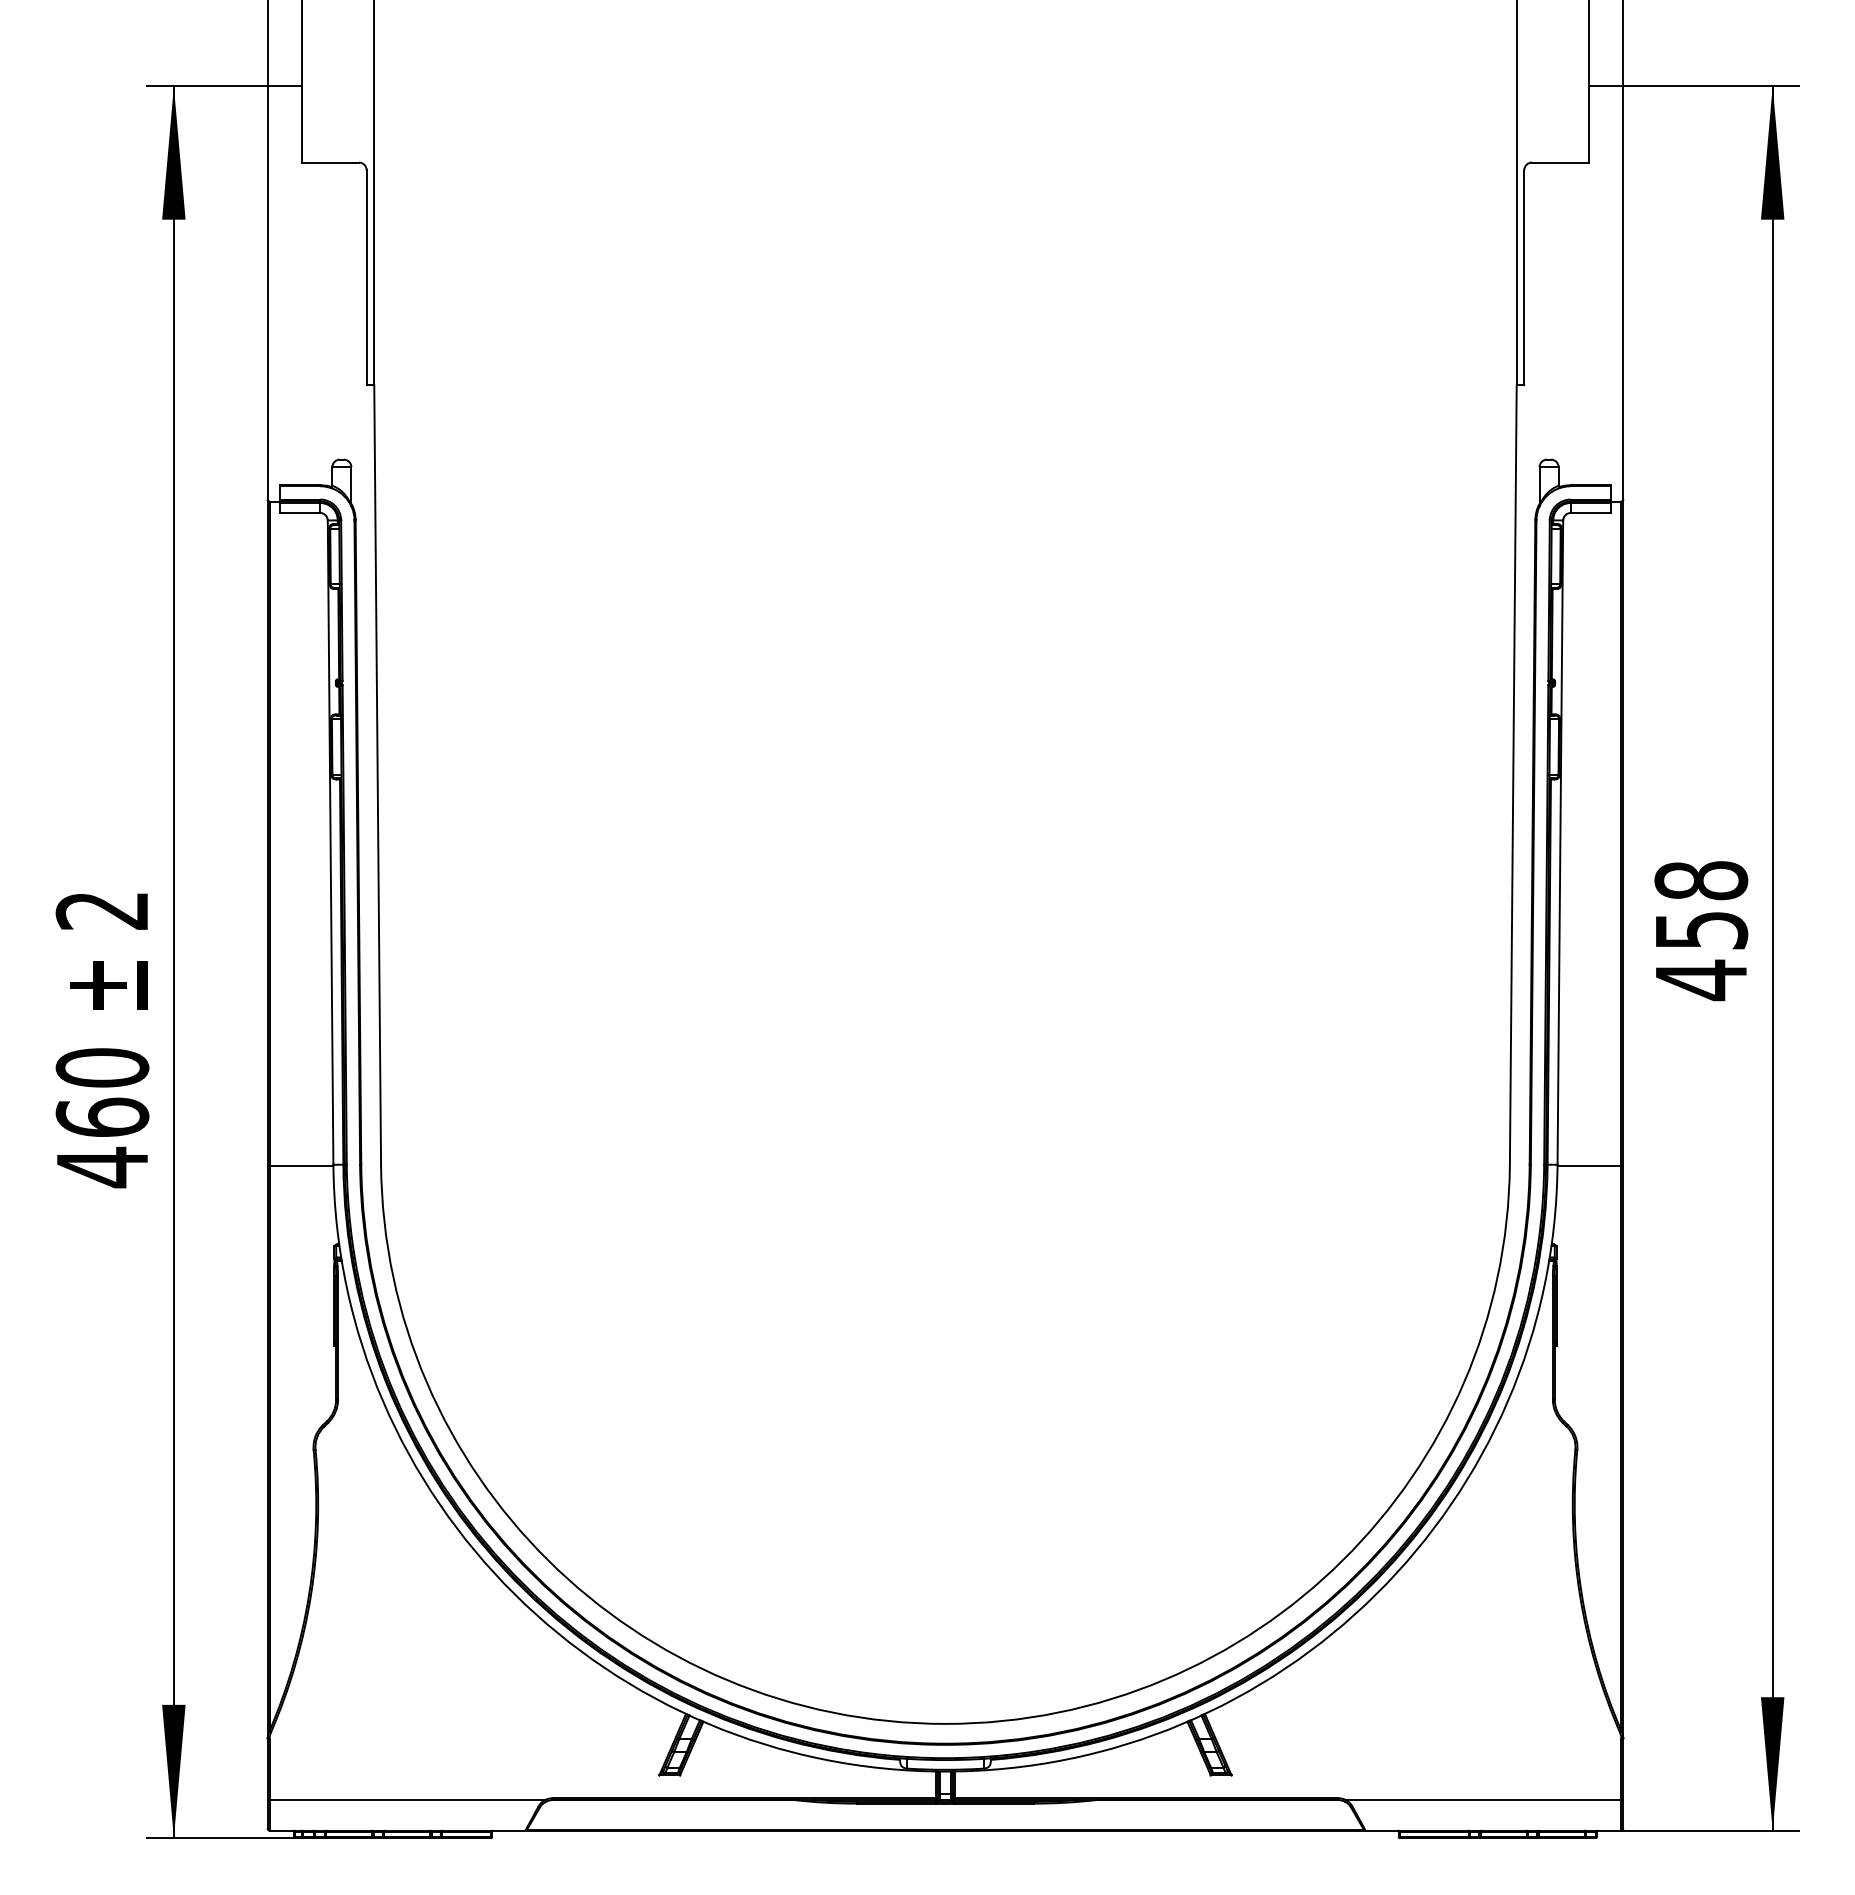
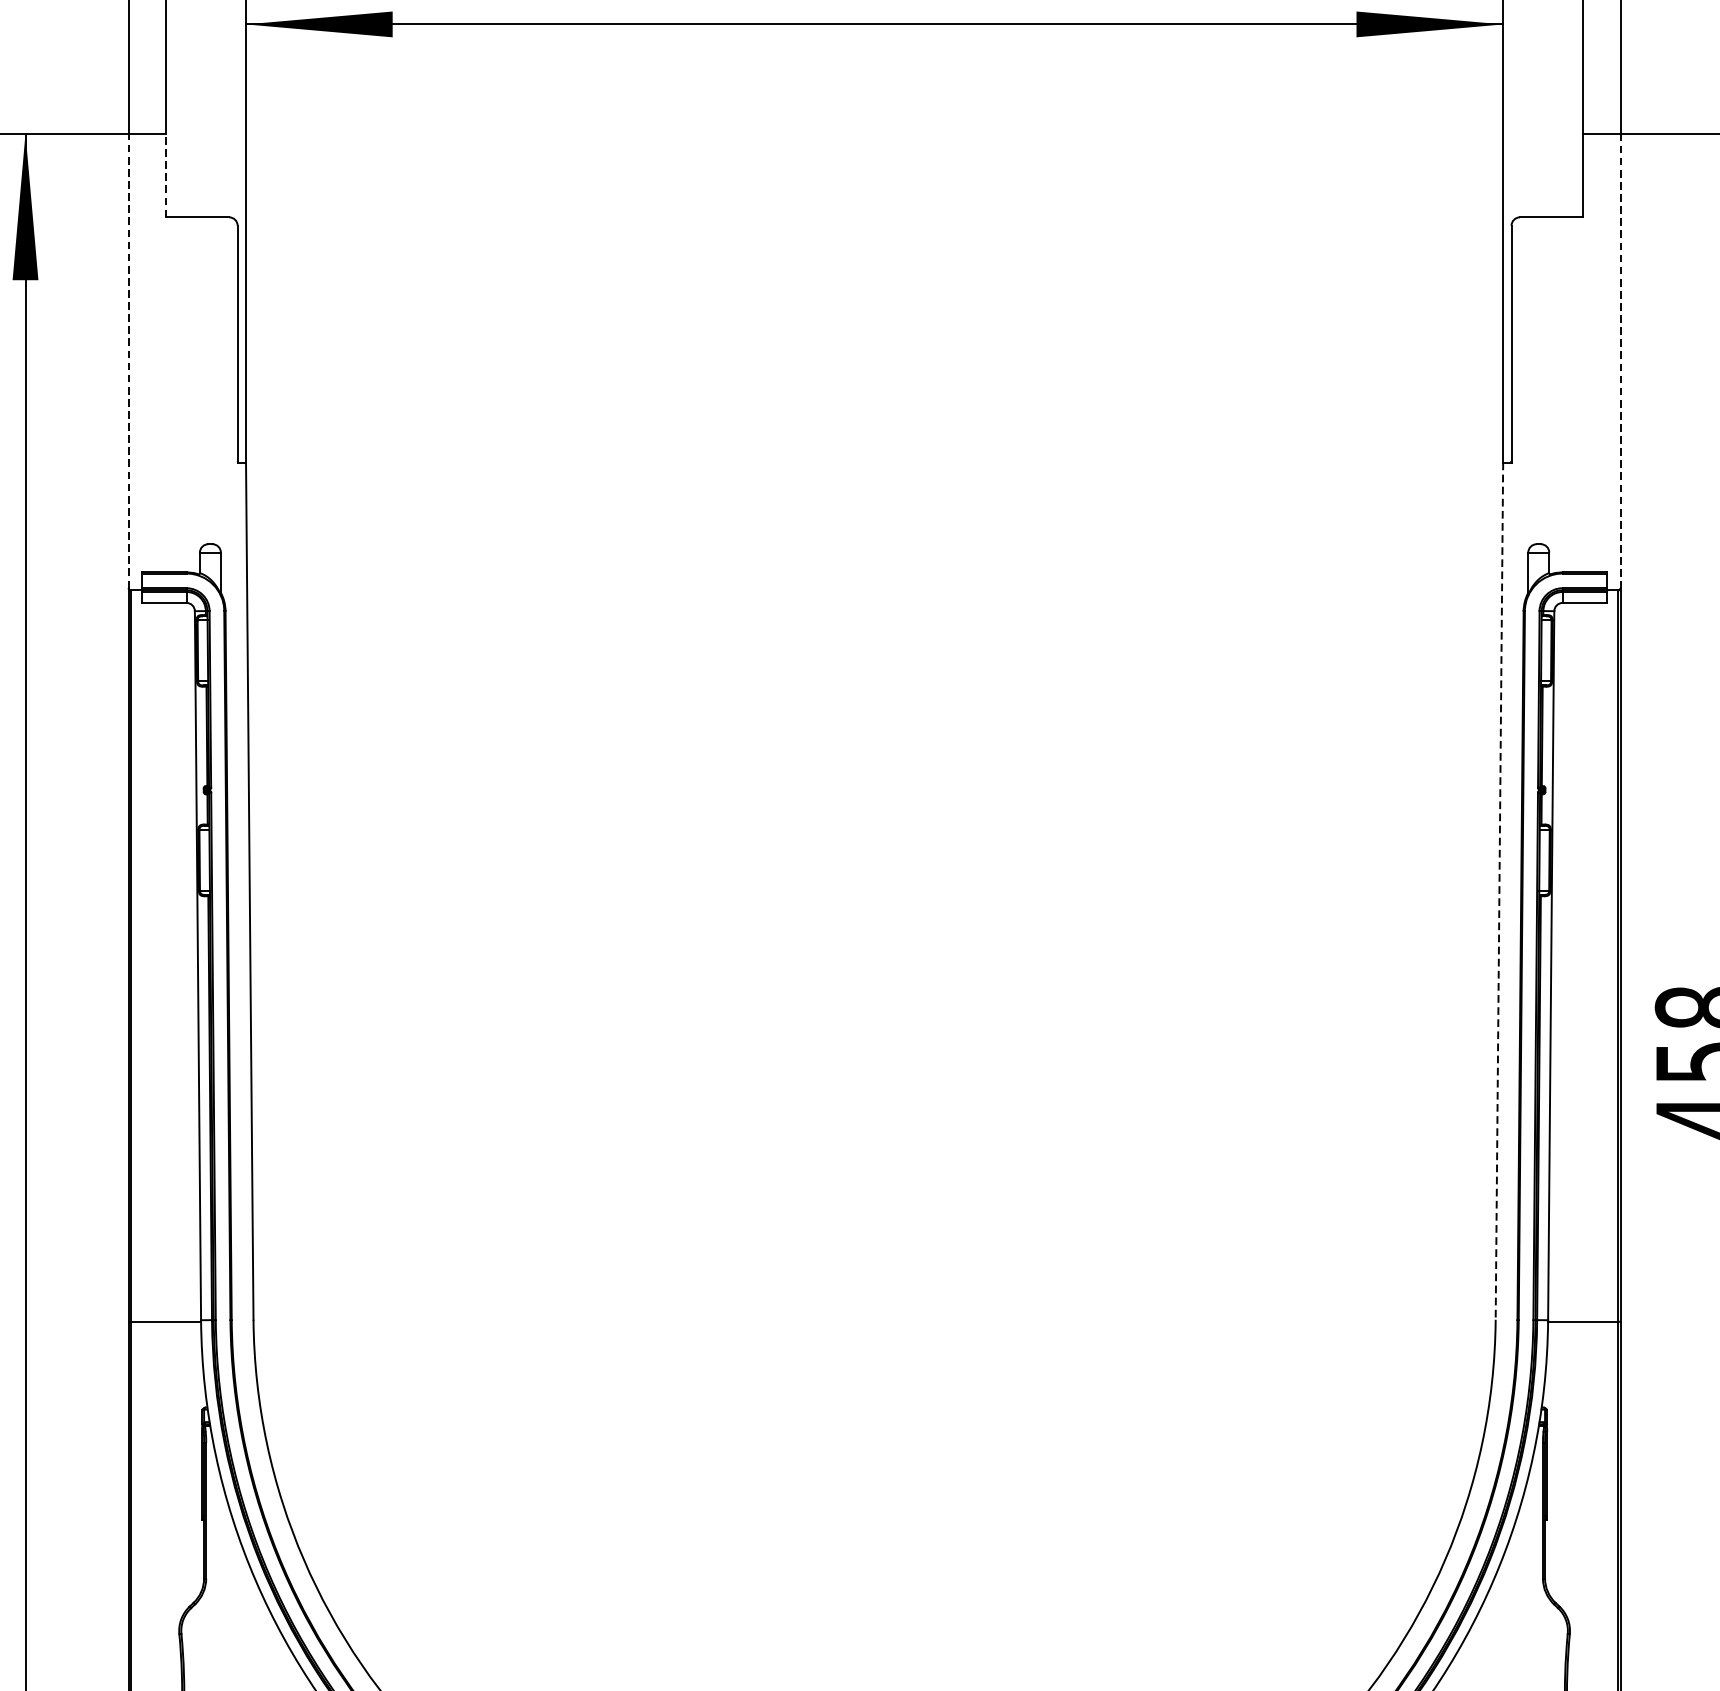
line: (301, 124) -> (165, 175), solid -> dashed
line: (267, 293) -> (128, 361), solid -> dashed
line: (1623, 293) -> (1620, 361), solid -> dashed
line: (1513, 774) -> (1499, 890), solid -> dashed

